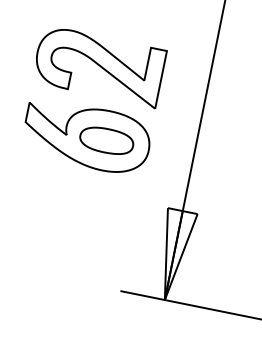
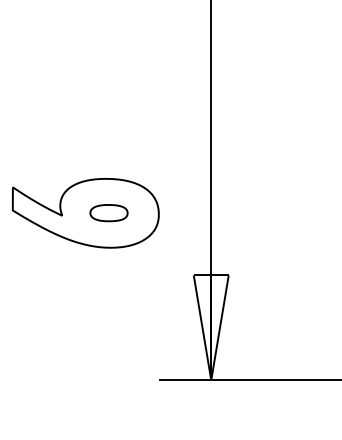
part: (99, 66) -> (83, 130), removed
part: (106, 140) -> (108, 212), size x0.6

